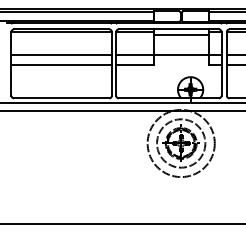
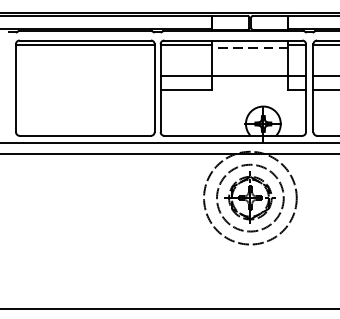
line: (181, 34) -> (250, 47), solid -> dashed
line: (61, 55) -> (85, 76), removed
line: (61, 65) -> (85, 90), removed

